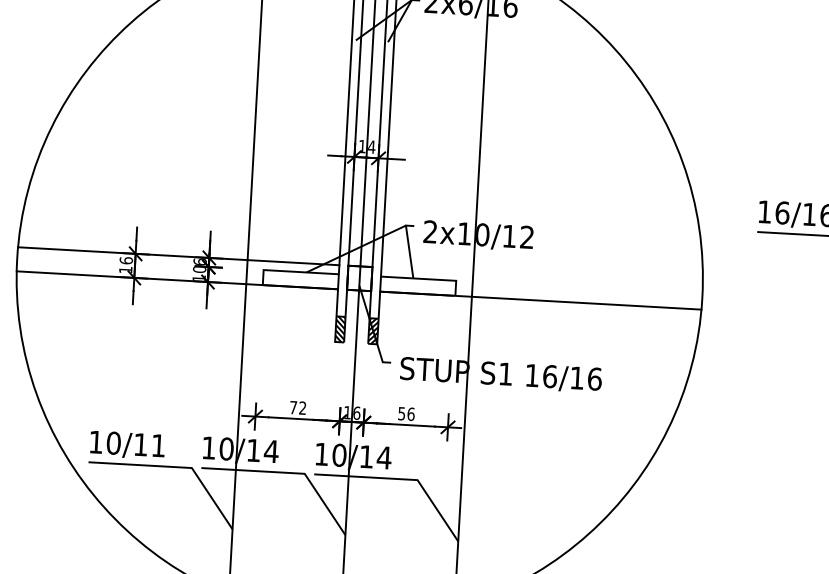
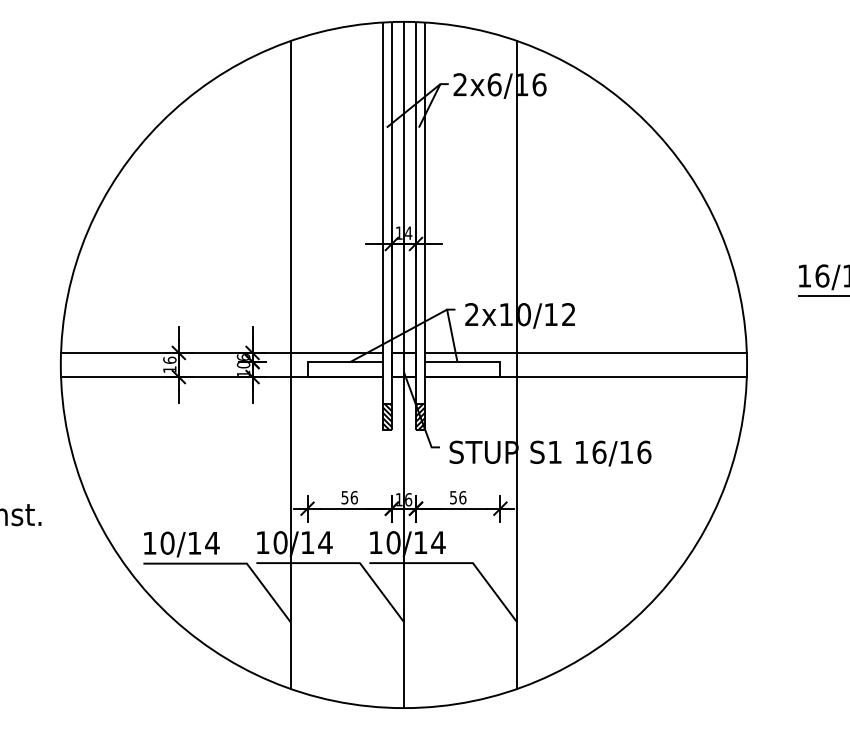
line: (541, 276) -> (585, 352), added
text: (297, 407) -> (349, 497), 72 -> 56
text: (158, 446) -> (212, 543), 10/11 -> 10/14

